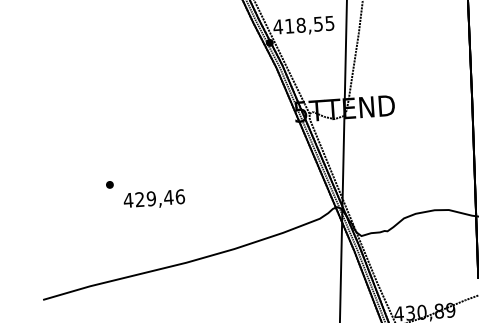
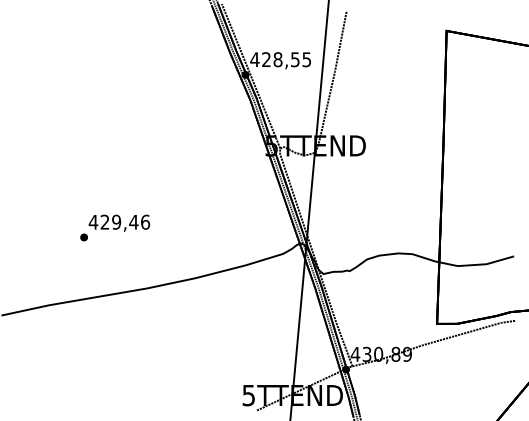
text: (289, 26) -> (266, 59), 418,55 -> 428,55
part: (109, 184) -> (83, 237), moved

